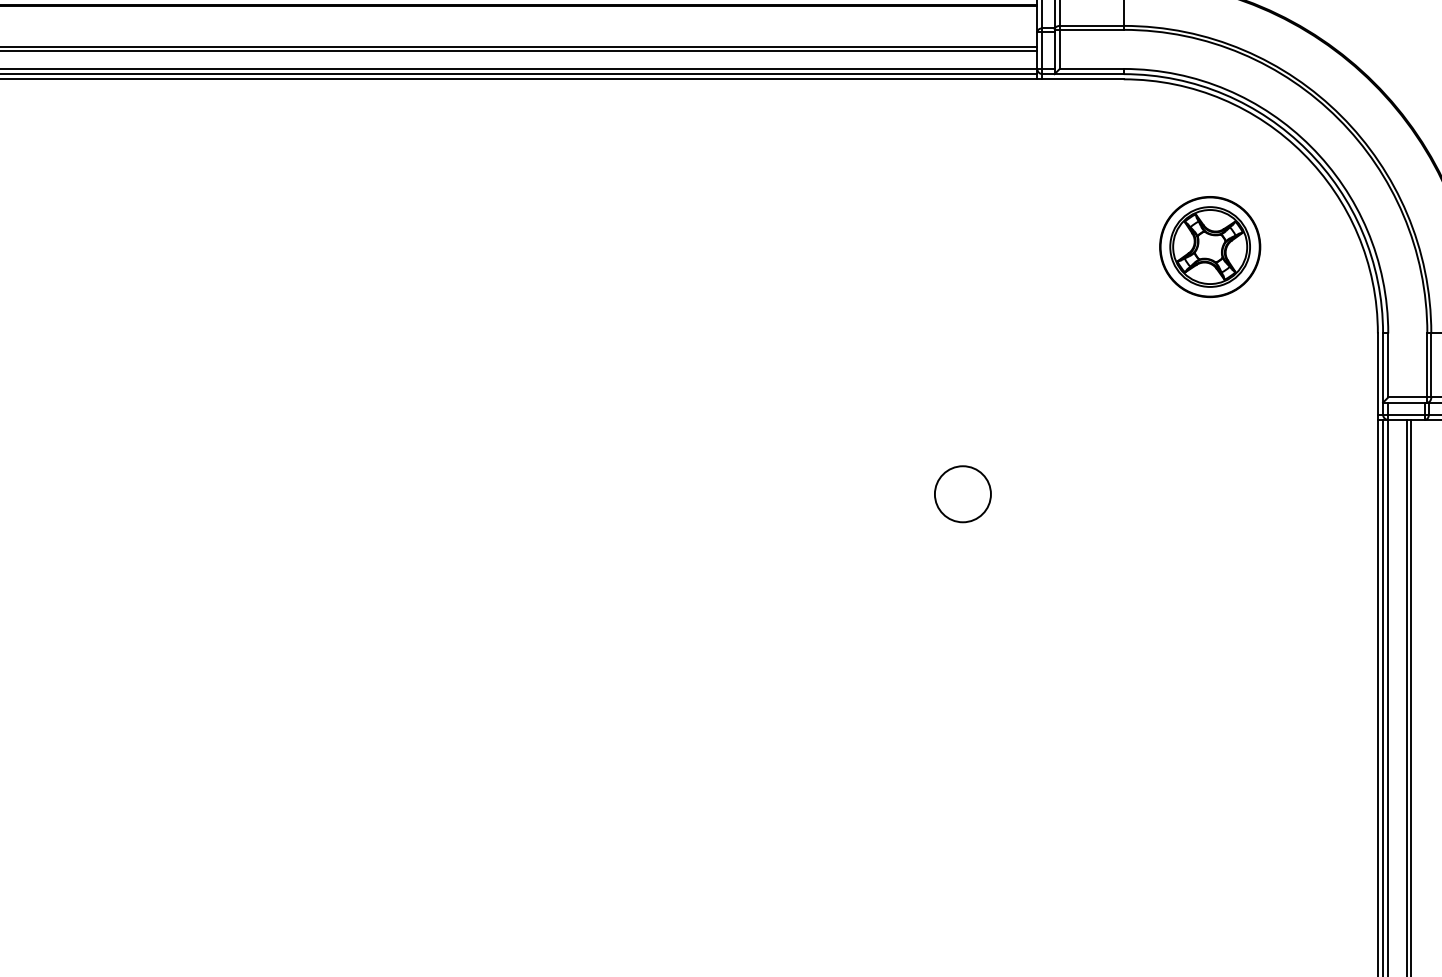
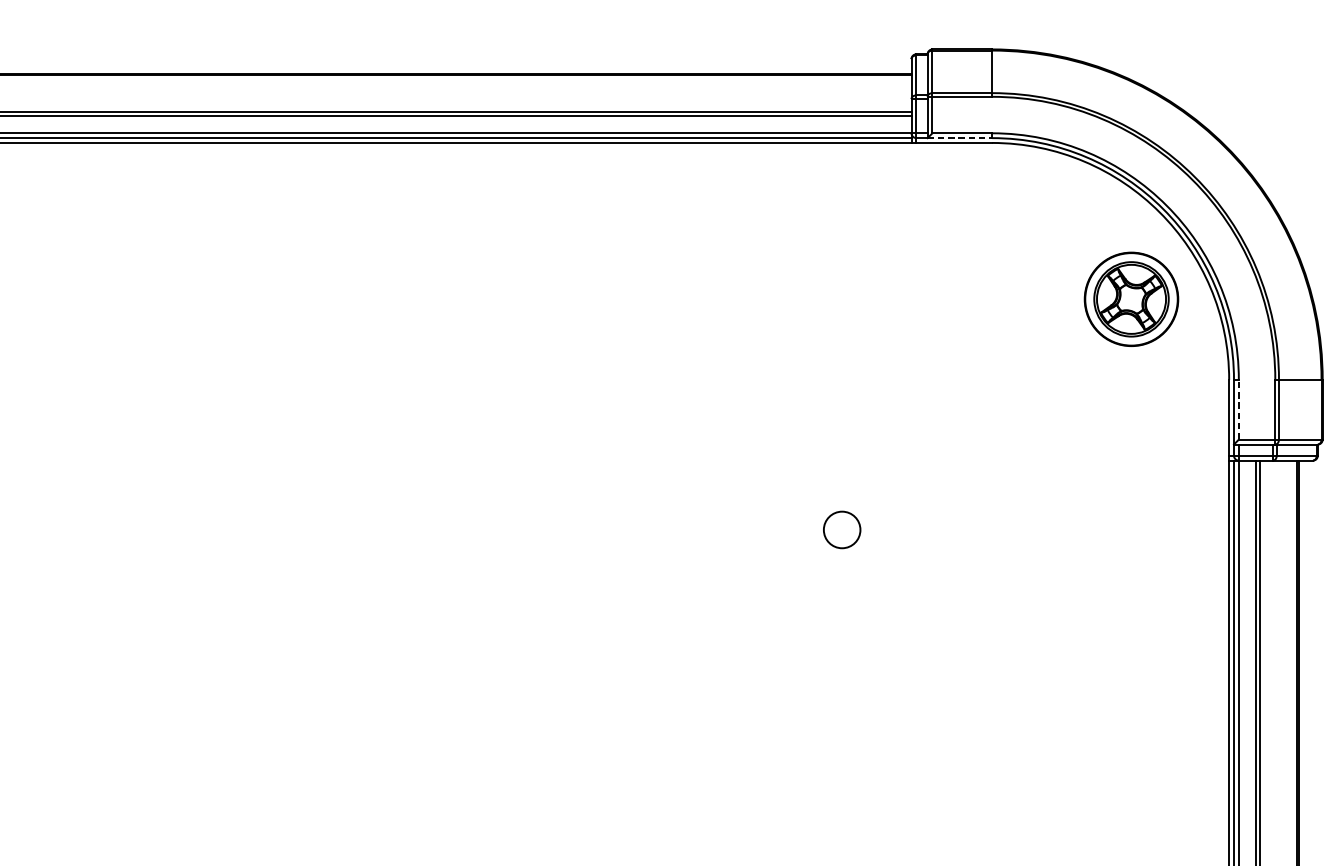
line: (1089, 74) -> (960, 138), solid -> dashed
part: (1210, 247) -> (1131, 299), moved
line: (1388, 365) -> (1239, 409), solid -> dashed
circle: (962, 494) -> (841, 530), size x0.7

